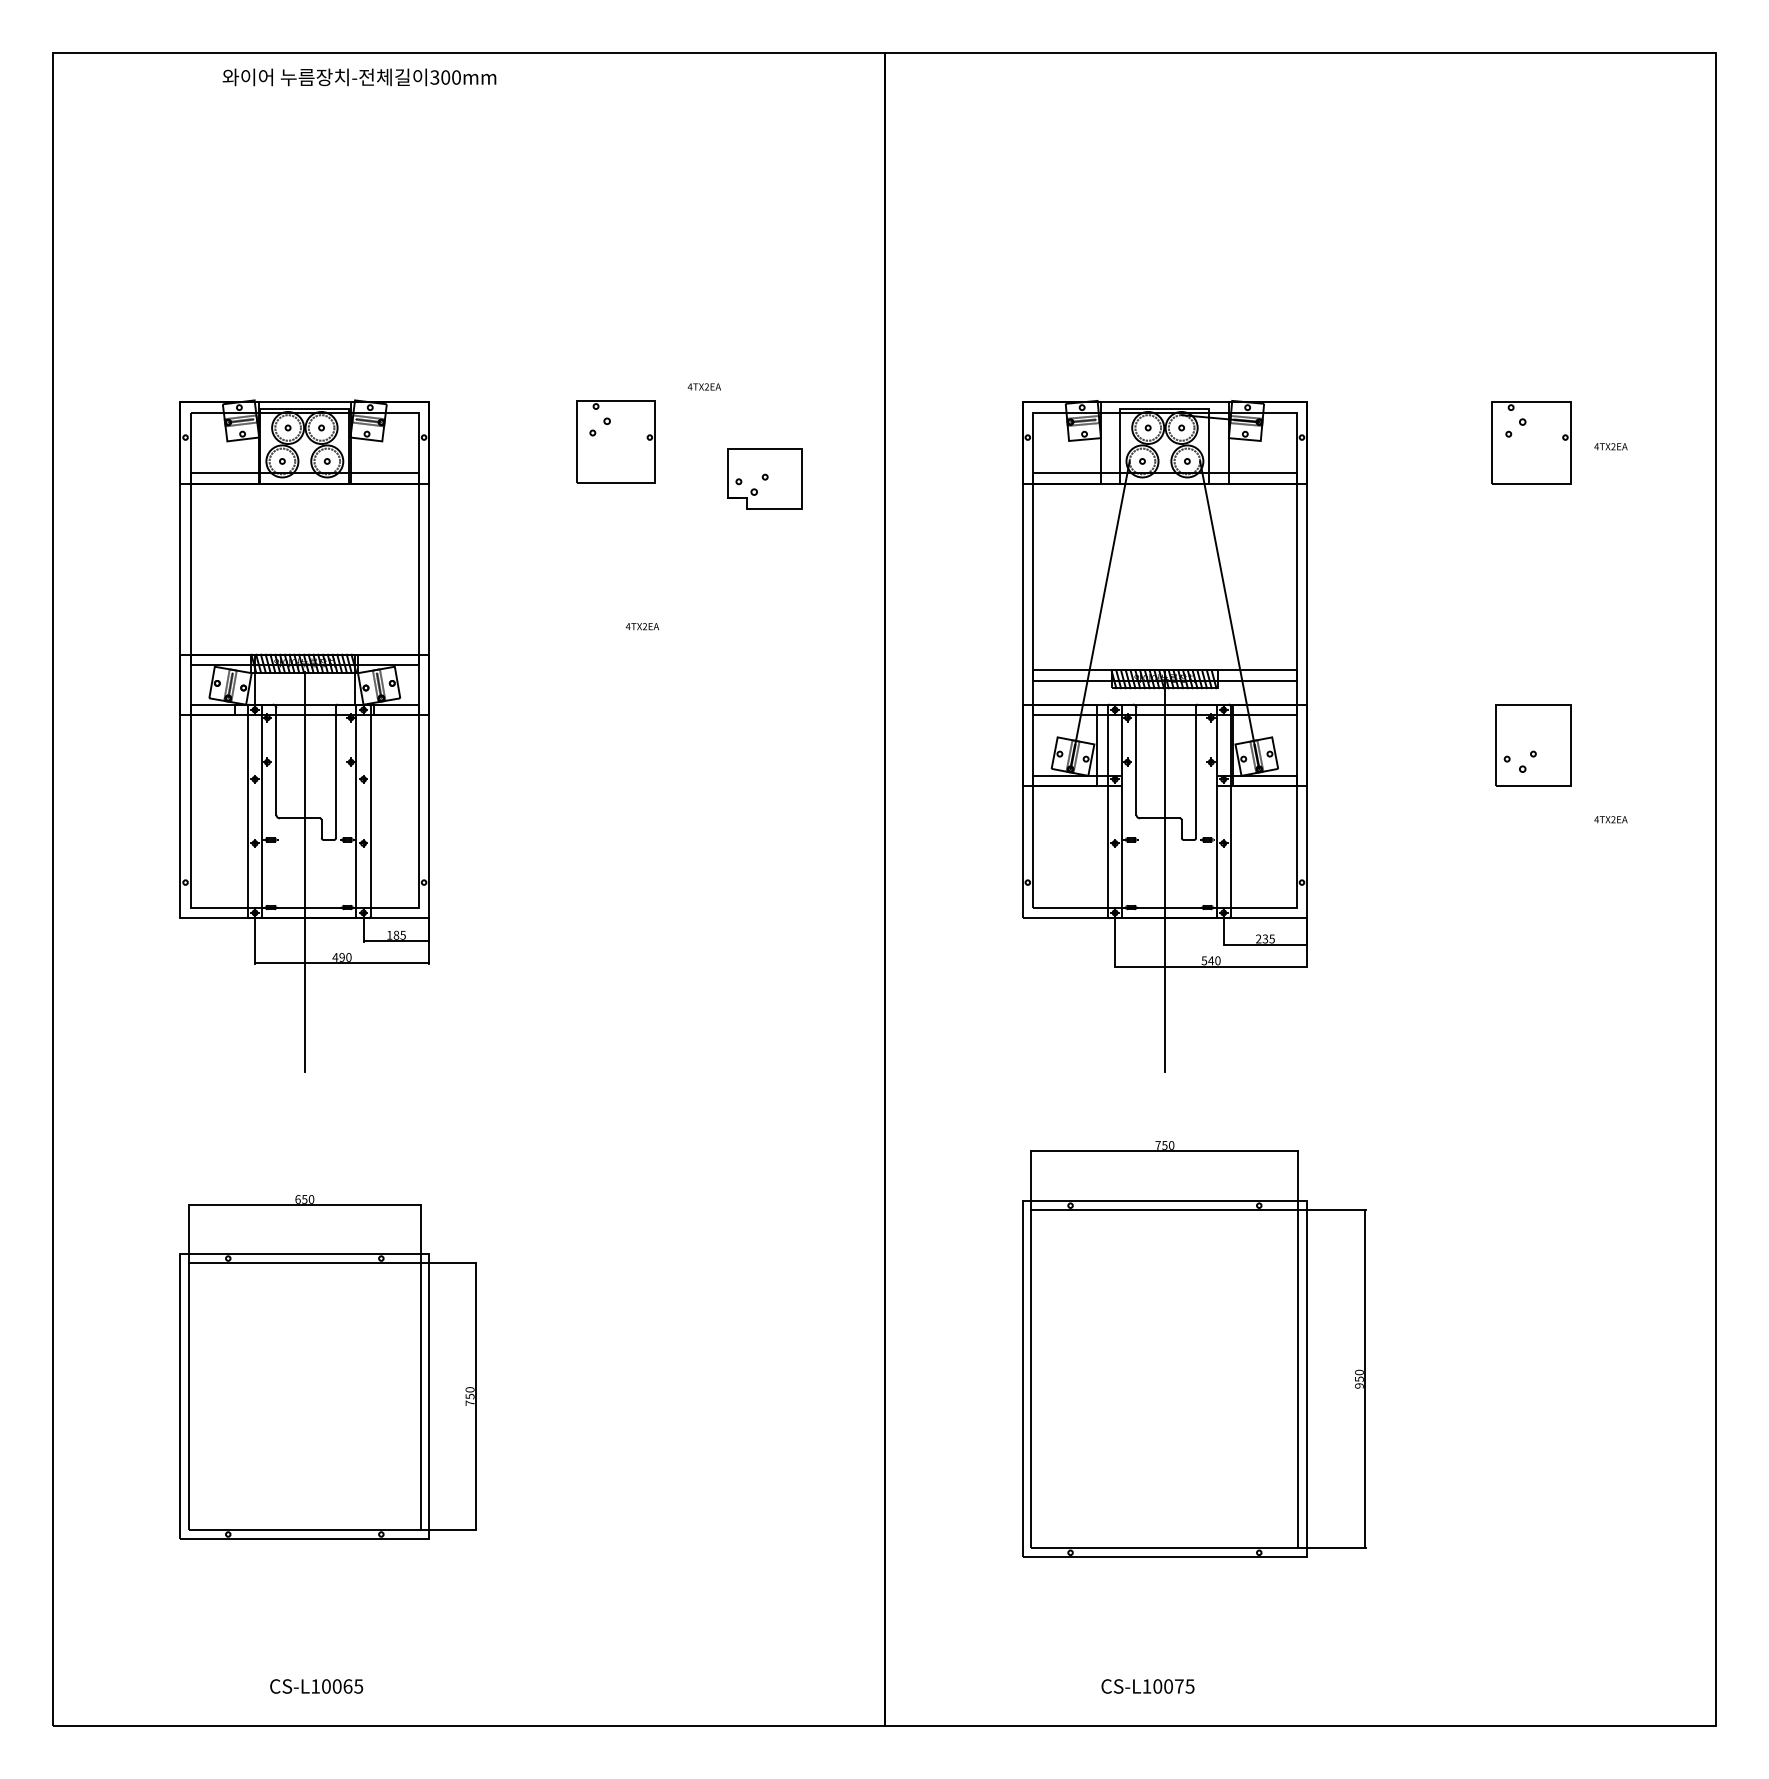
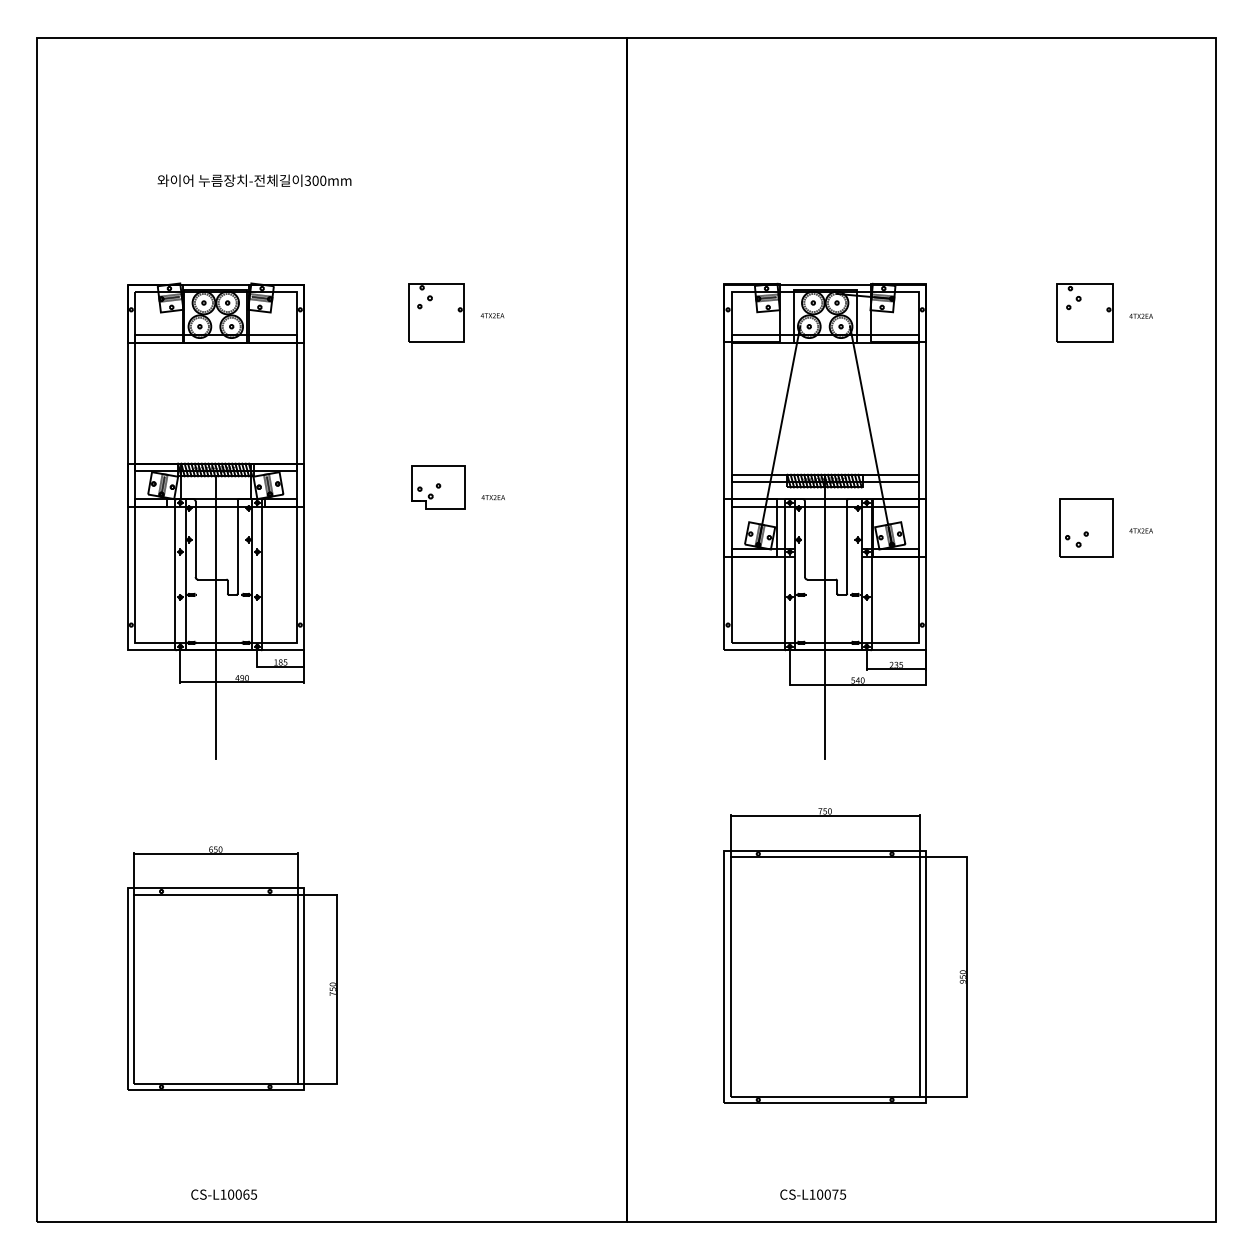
text: (359, 77) -> (254, 180), moved
text: (703, 386) -> (491, 315), moved
part: (764, 478) -> (438, 486), moved
text: (642, 626) -> (493, 497), moved
text: (1610, 819) -> (1140, 530), moved

